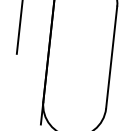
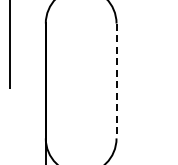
line: (111, 58) -> (116, 81), solid -> dashed

